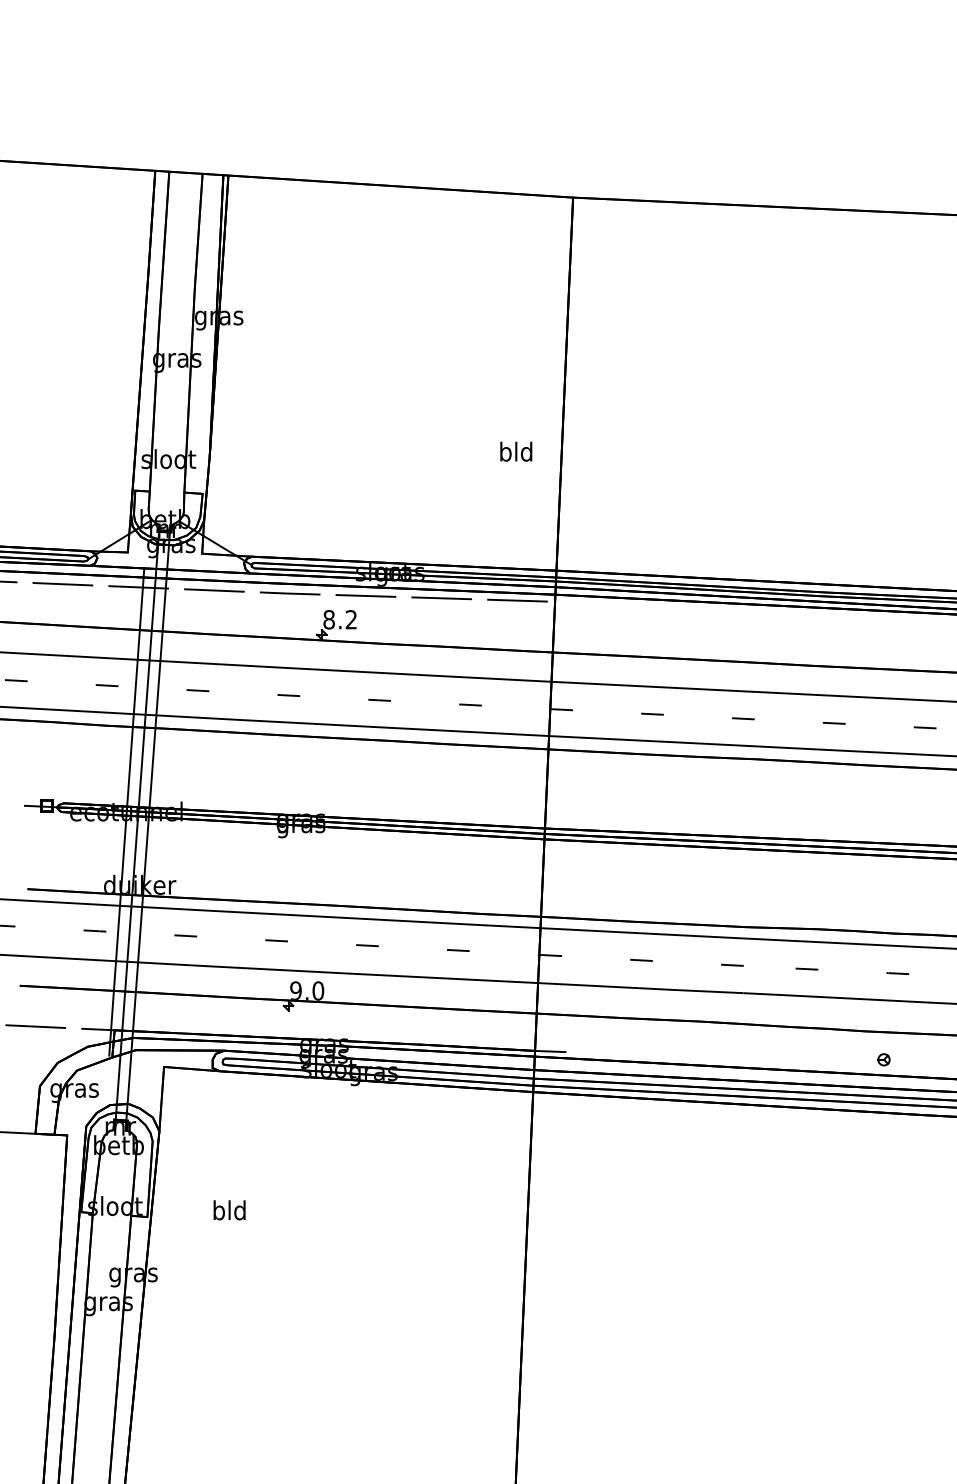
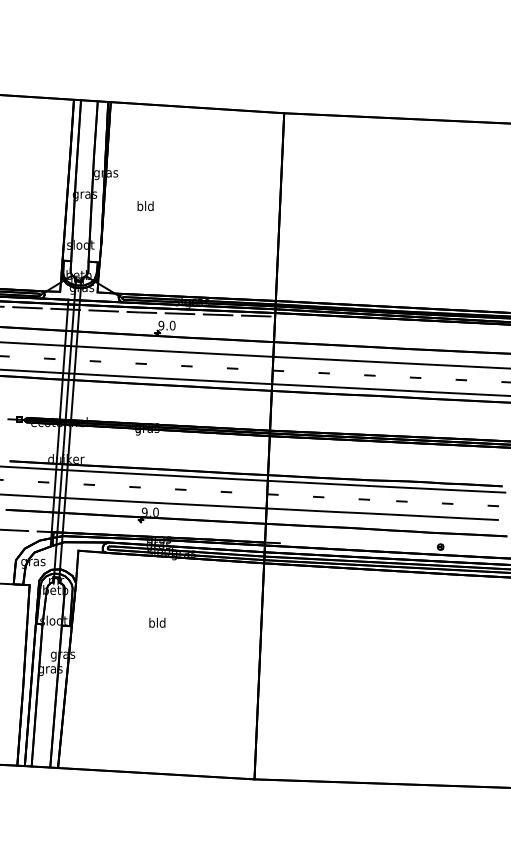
text: (516, 452) -> (145, 206), moved
text: (339, 619) -> (166, 325), 8.2 -> 9.0
text: (229, 1209) -> (157, 622), moved

